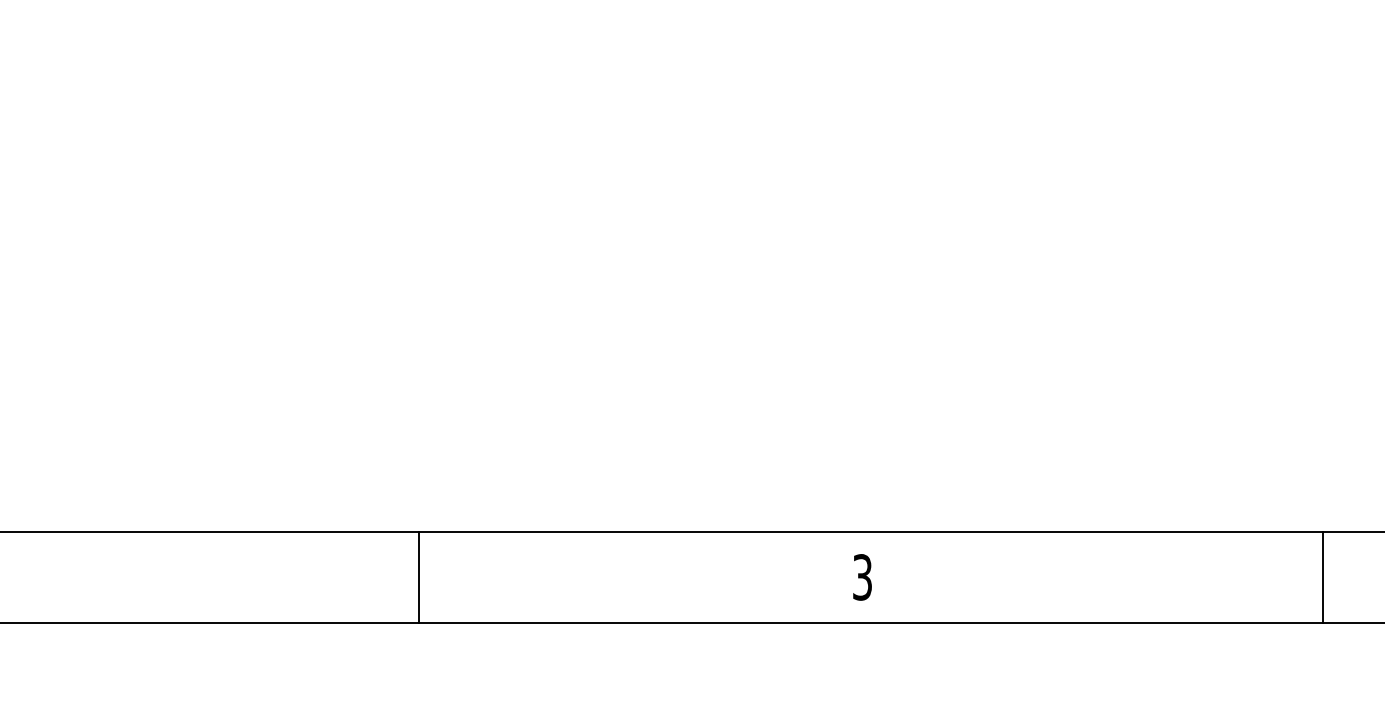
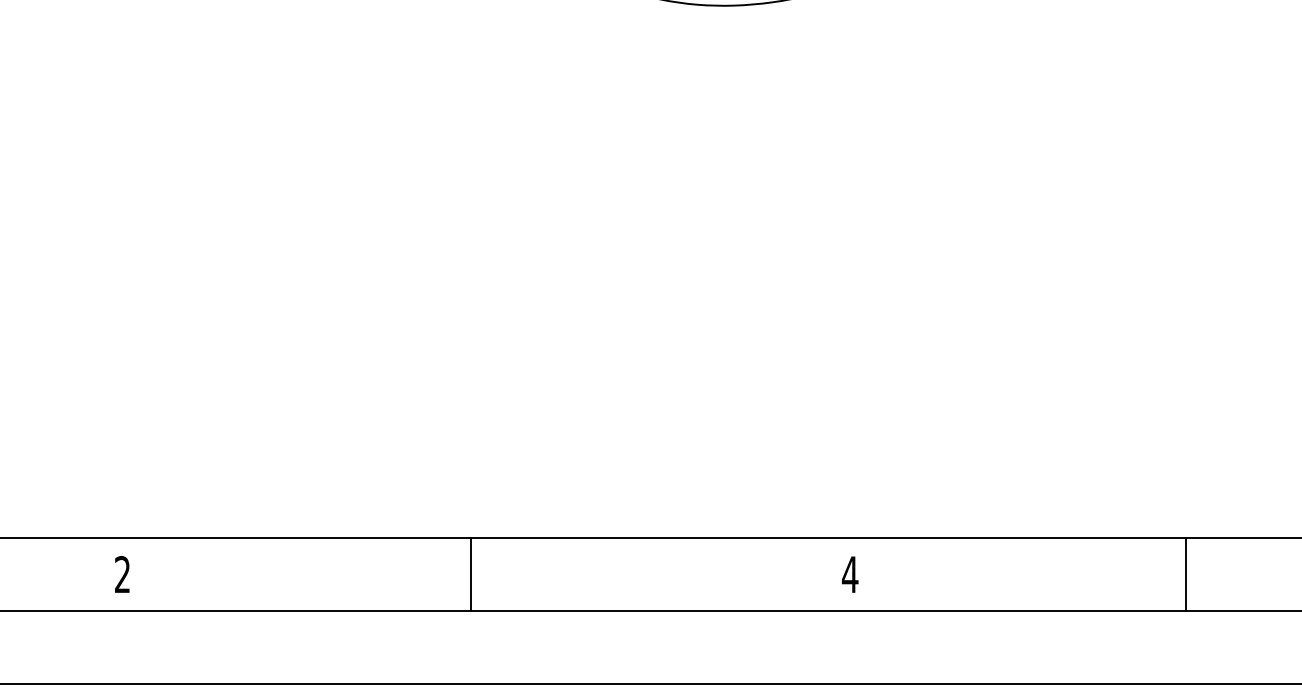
line: (418, 577) -> (470, 574), moved
text: (862, 577) -> (850, 574), 3 -> 4
line: (1322, 577) -> (1185, 574), moved

